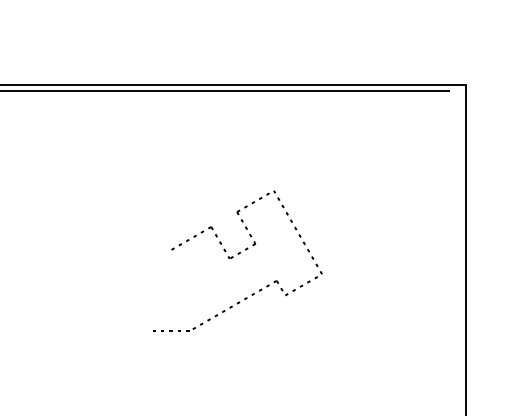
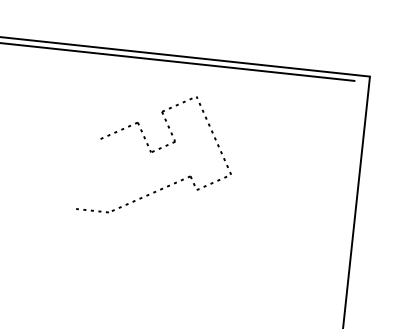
part: (237, 260) -> (157, 154), moved

